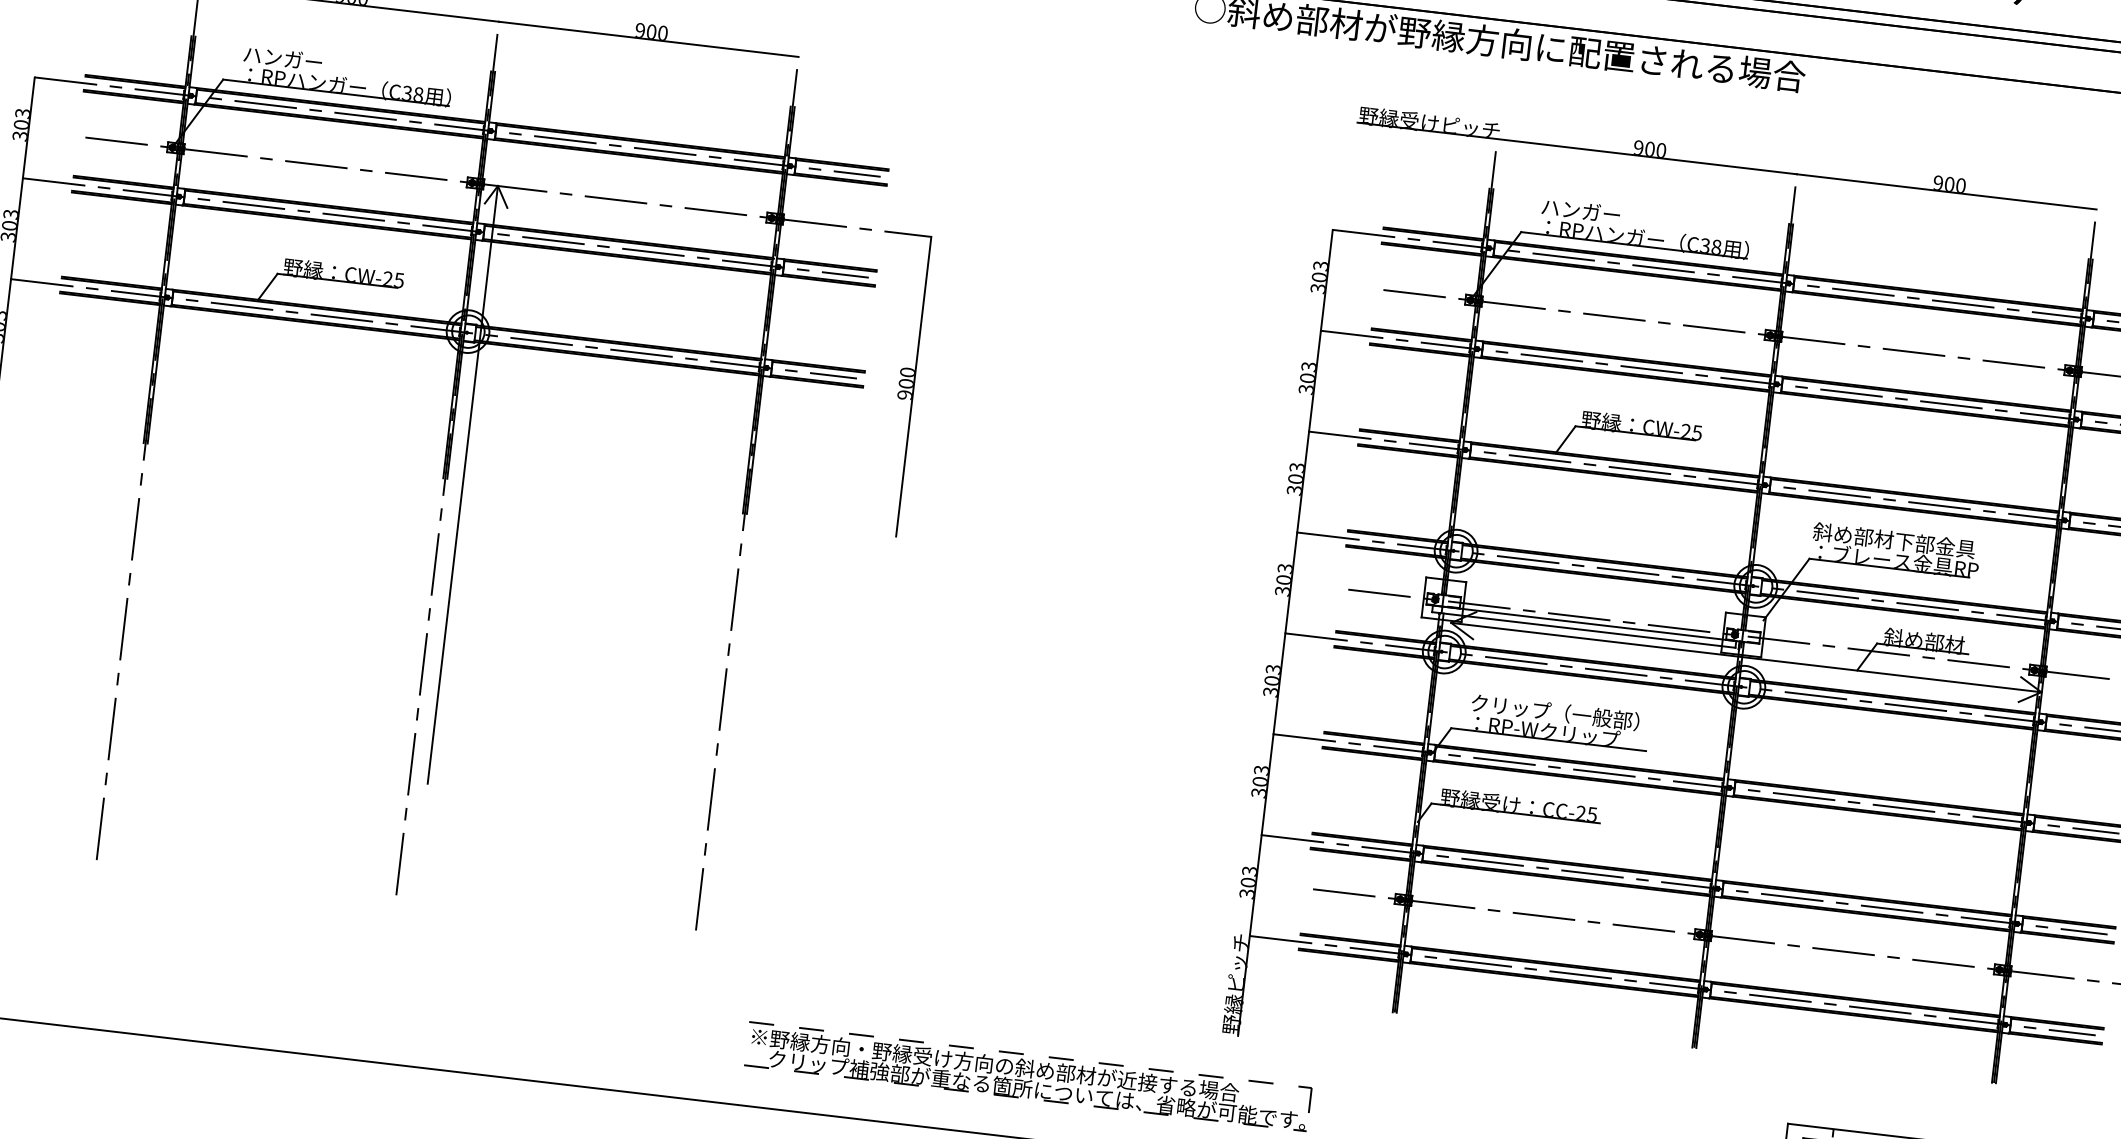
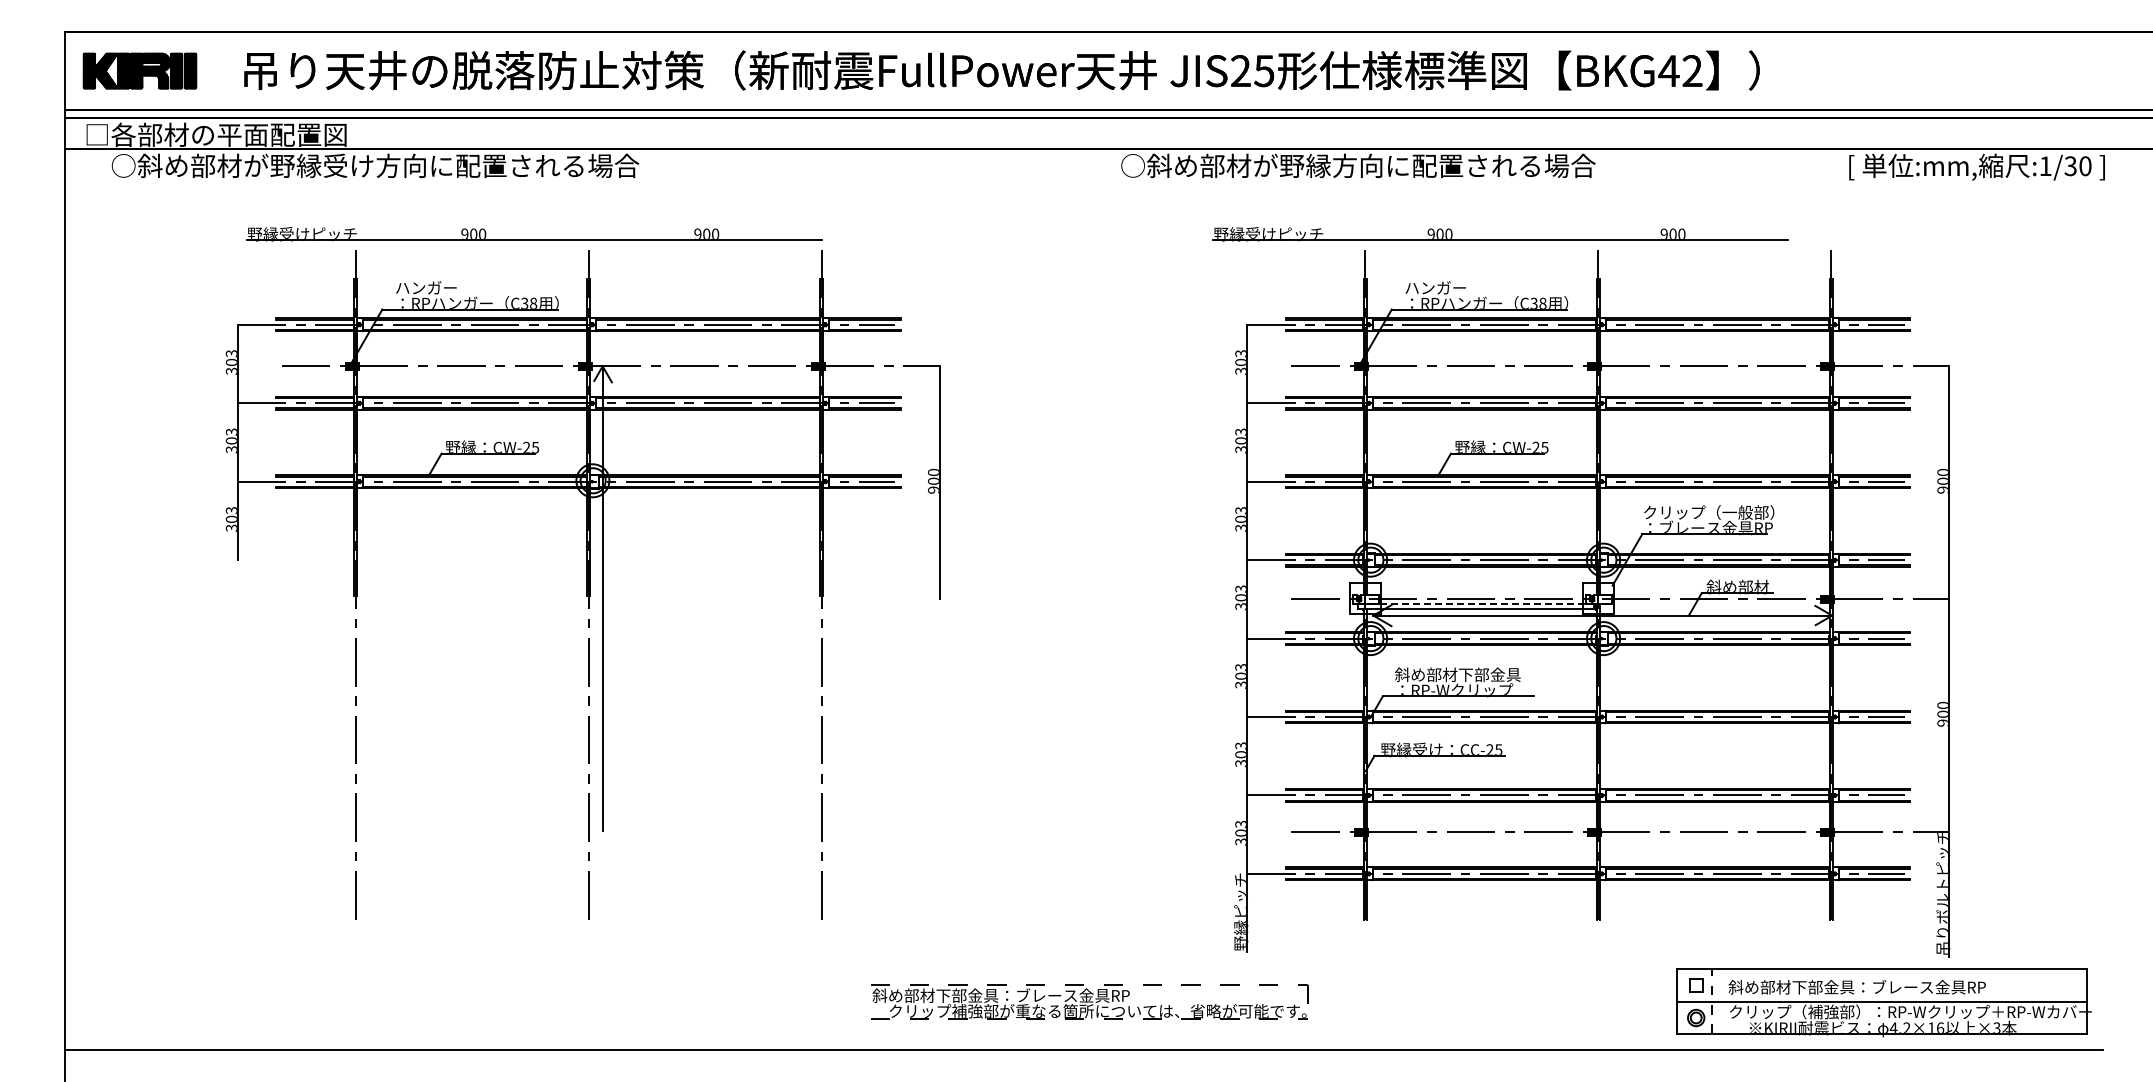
part: (1727, 158) -> (1500, 234), moved
text: (1897, 540) -> (1708, 512), 斜め部材下部金具 -> クリップ（一般部）
line: (1584, 622) -> (1475, 603), solid -> dashed
text: (1554, 711) -> (1460, 674), クリップ（一般部） -> 斜め部材下部金具
text: (994, 1064) -> (1062, 995), ※野縁方向・野縁受け方向の斜め部材が近接する場合 -> 斜め部材下部金具：ブレース金具RP

